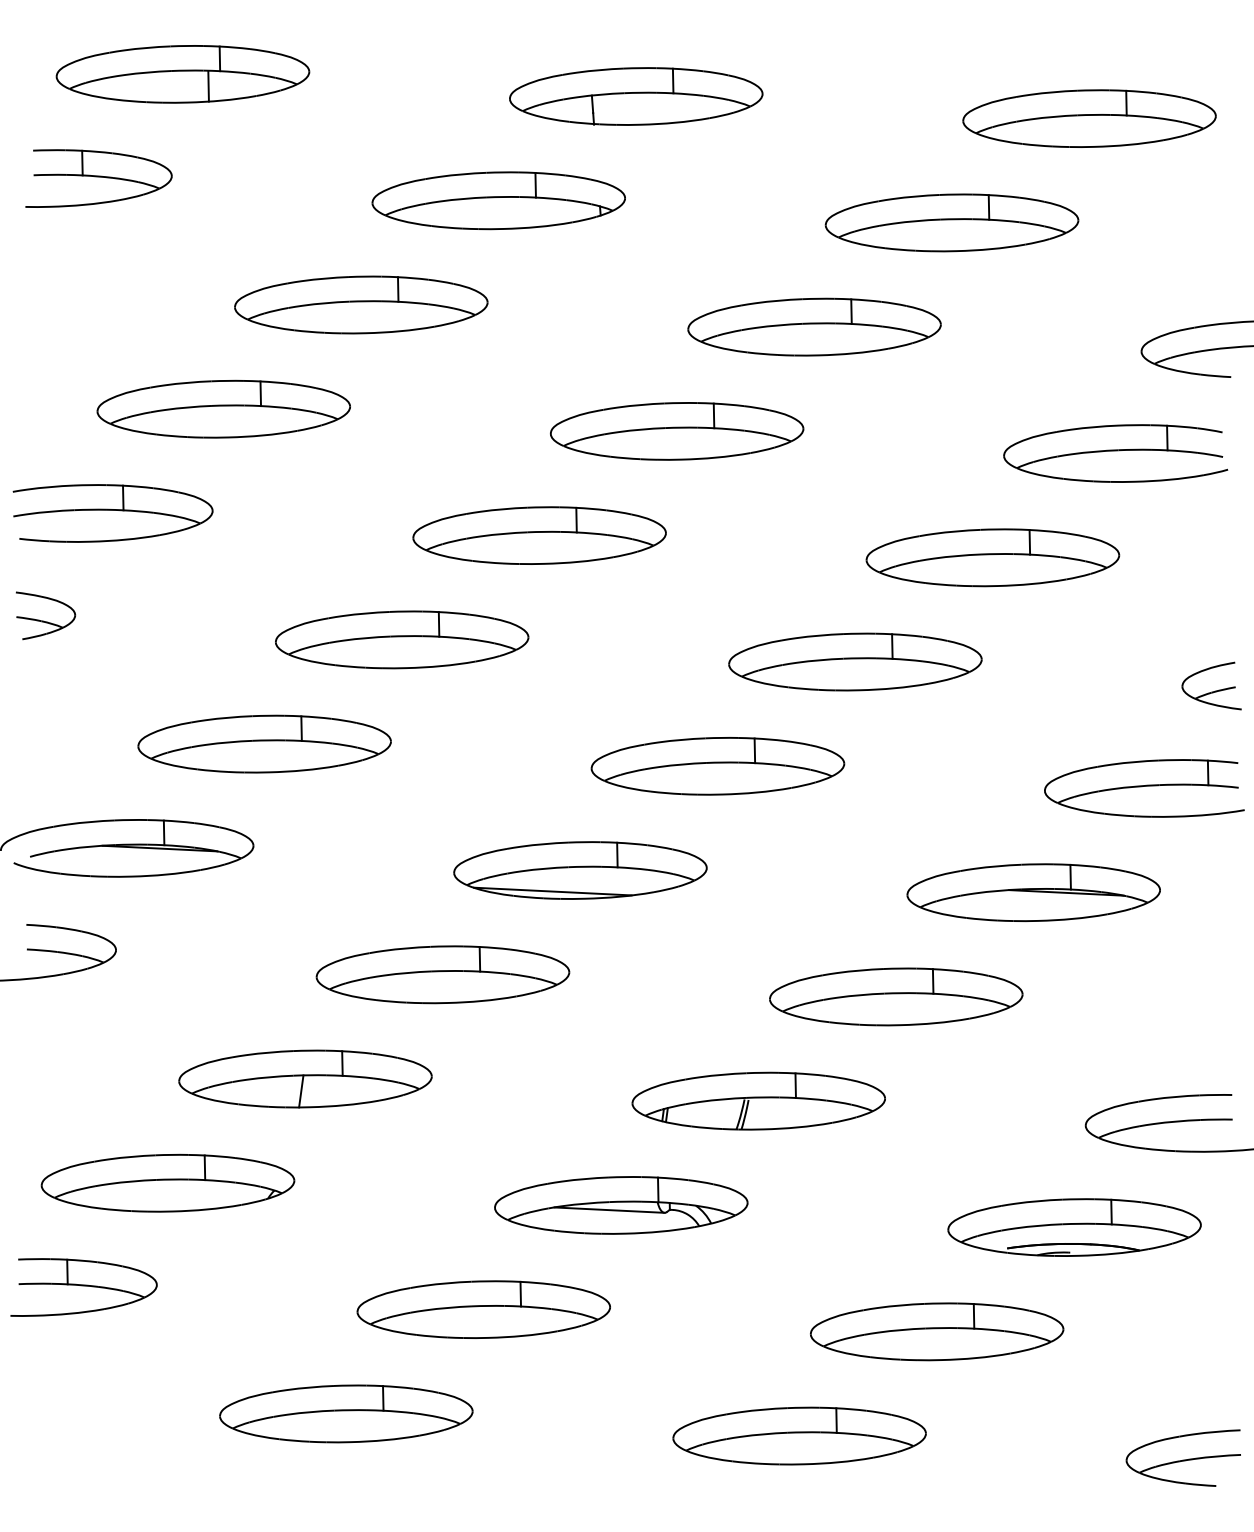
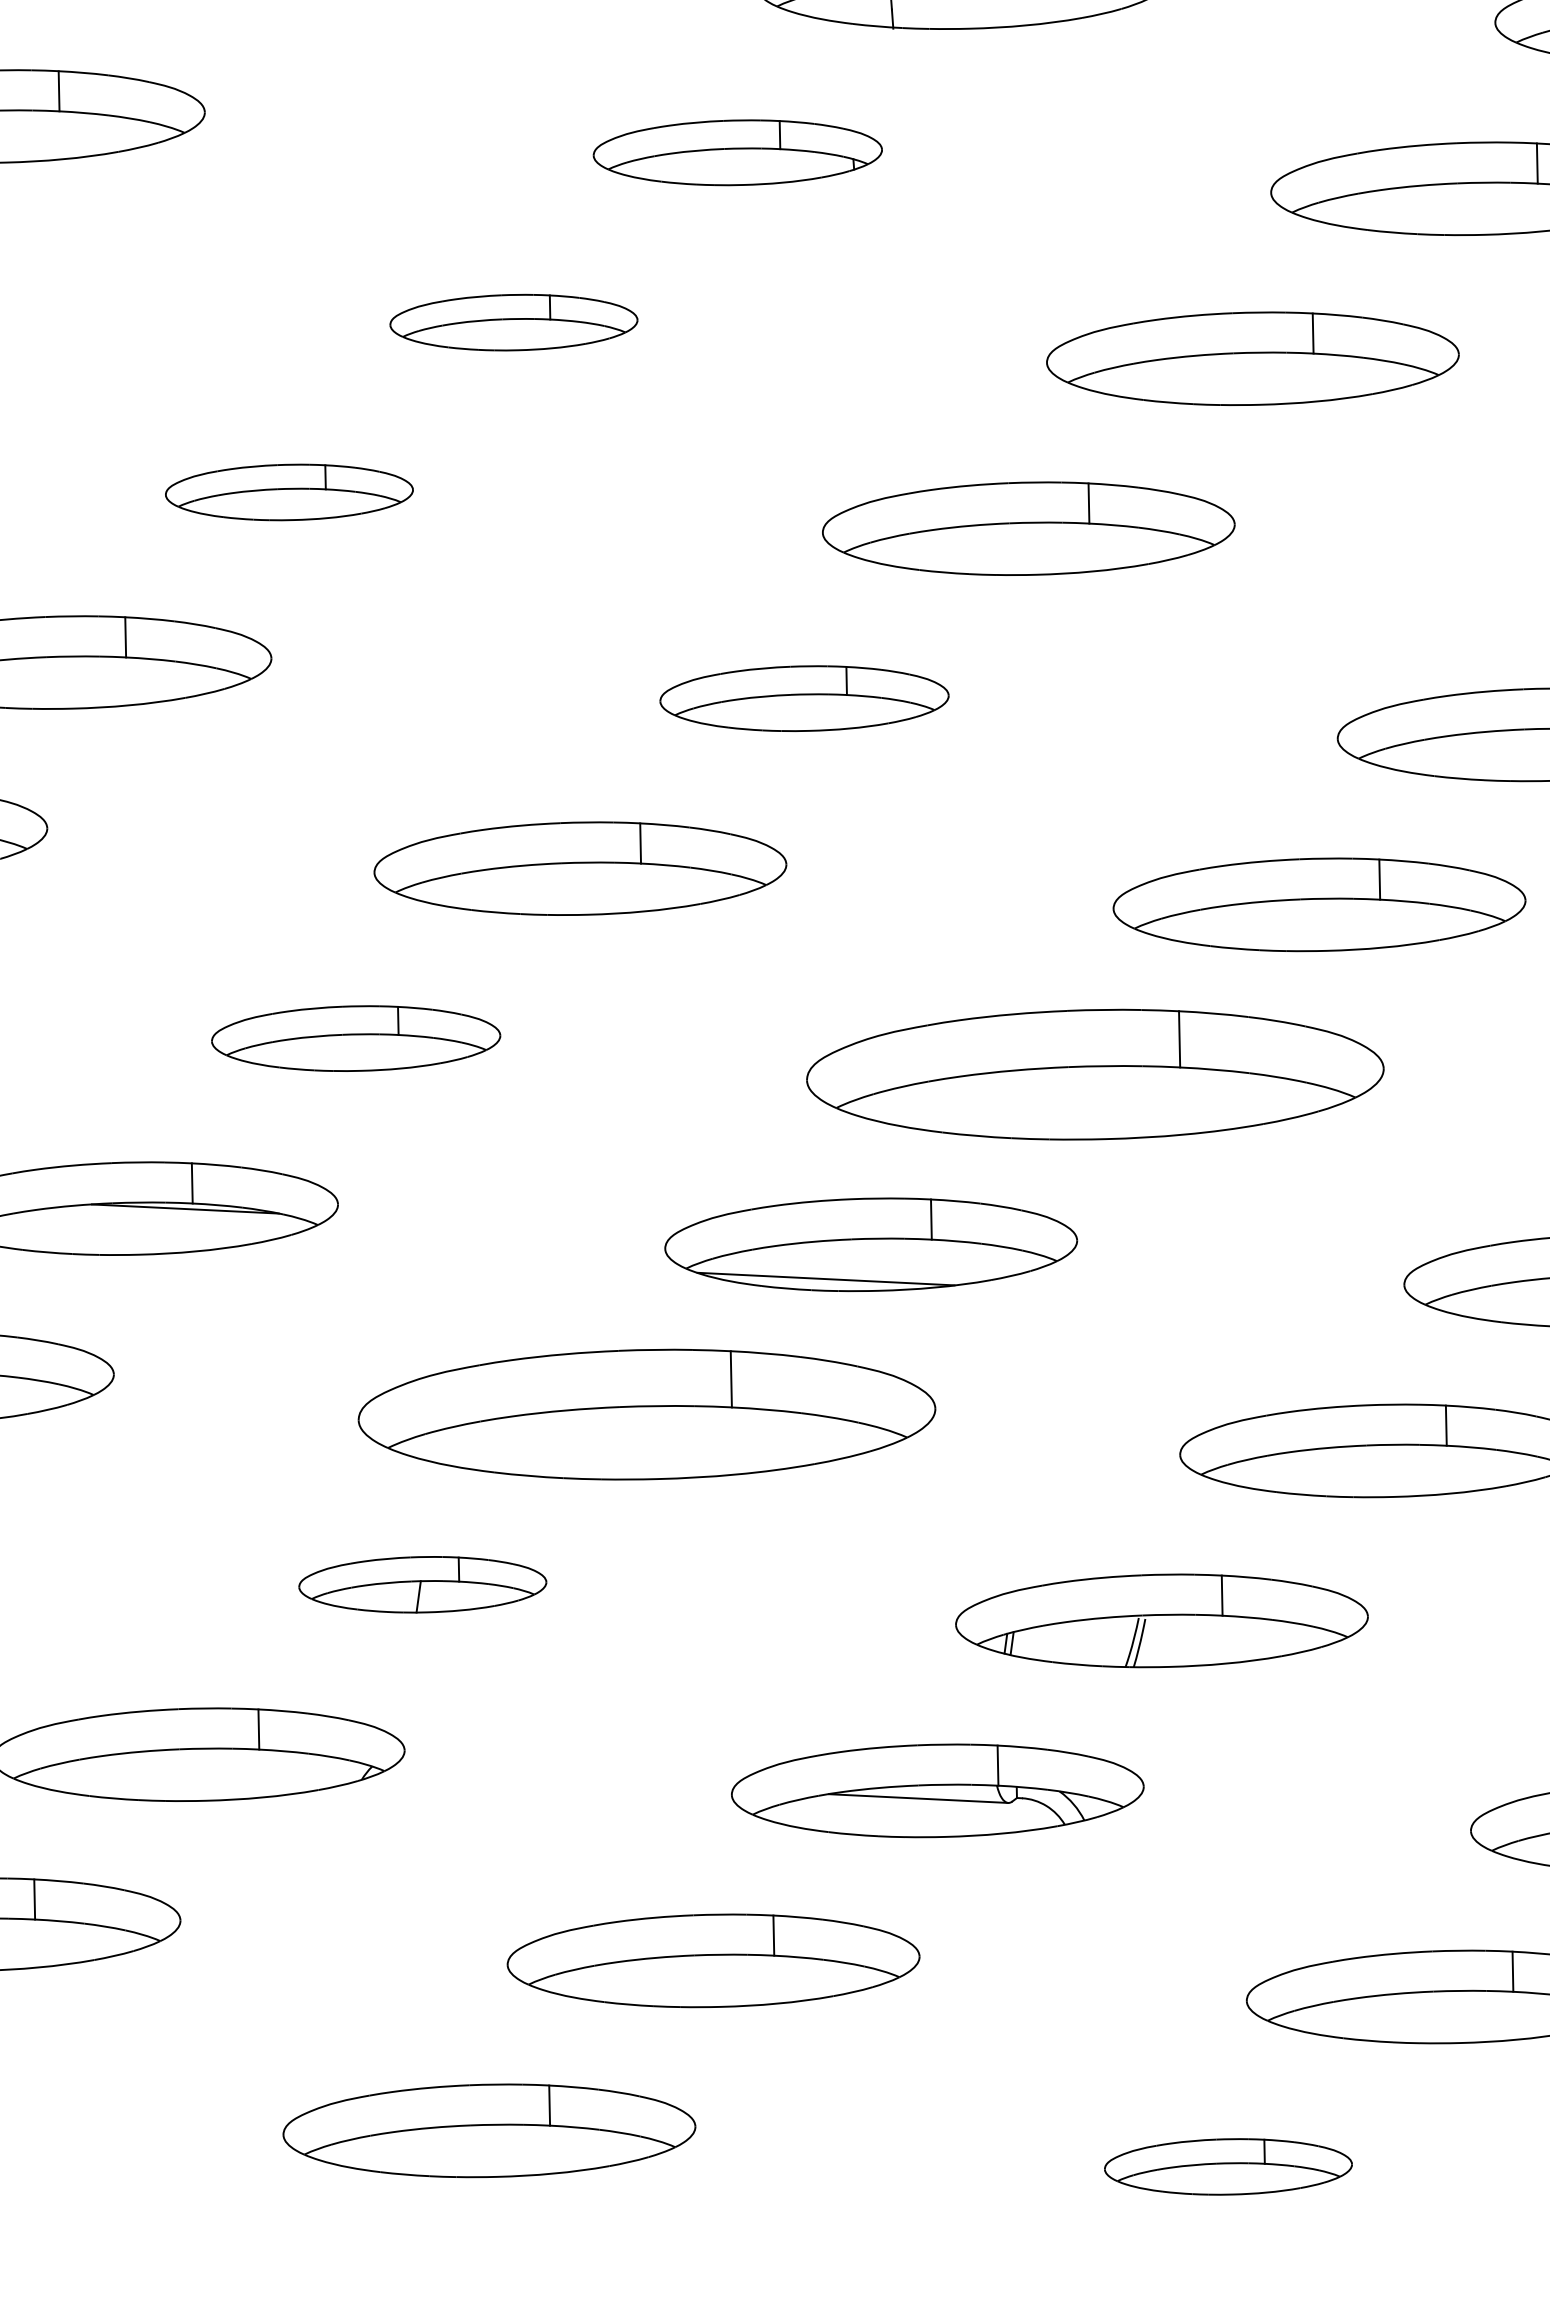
part: (498, 200) -> (737, 152), size x0.7
part: (361, 304) -> (514, 321), size x0.6
part: (223, 408) -> (289, 491), size x0.6
part: (539, 535) -> (804, 698), size x0.7
part: (264, 743) -> (355, 1037), size x0.7
part: (717, 766) -> (1094, 1075), size x1.4
part: (442, 974) -> (646, 1414), size x1.4
part: (305, 1078) -> (422, 1583), size x0.6
part: (799, 1435) -> (1228, 2166), size x0.6

